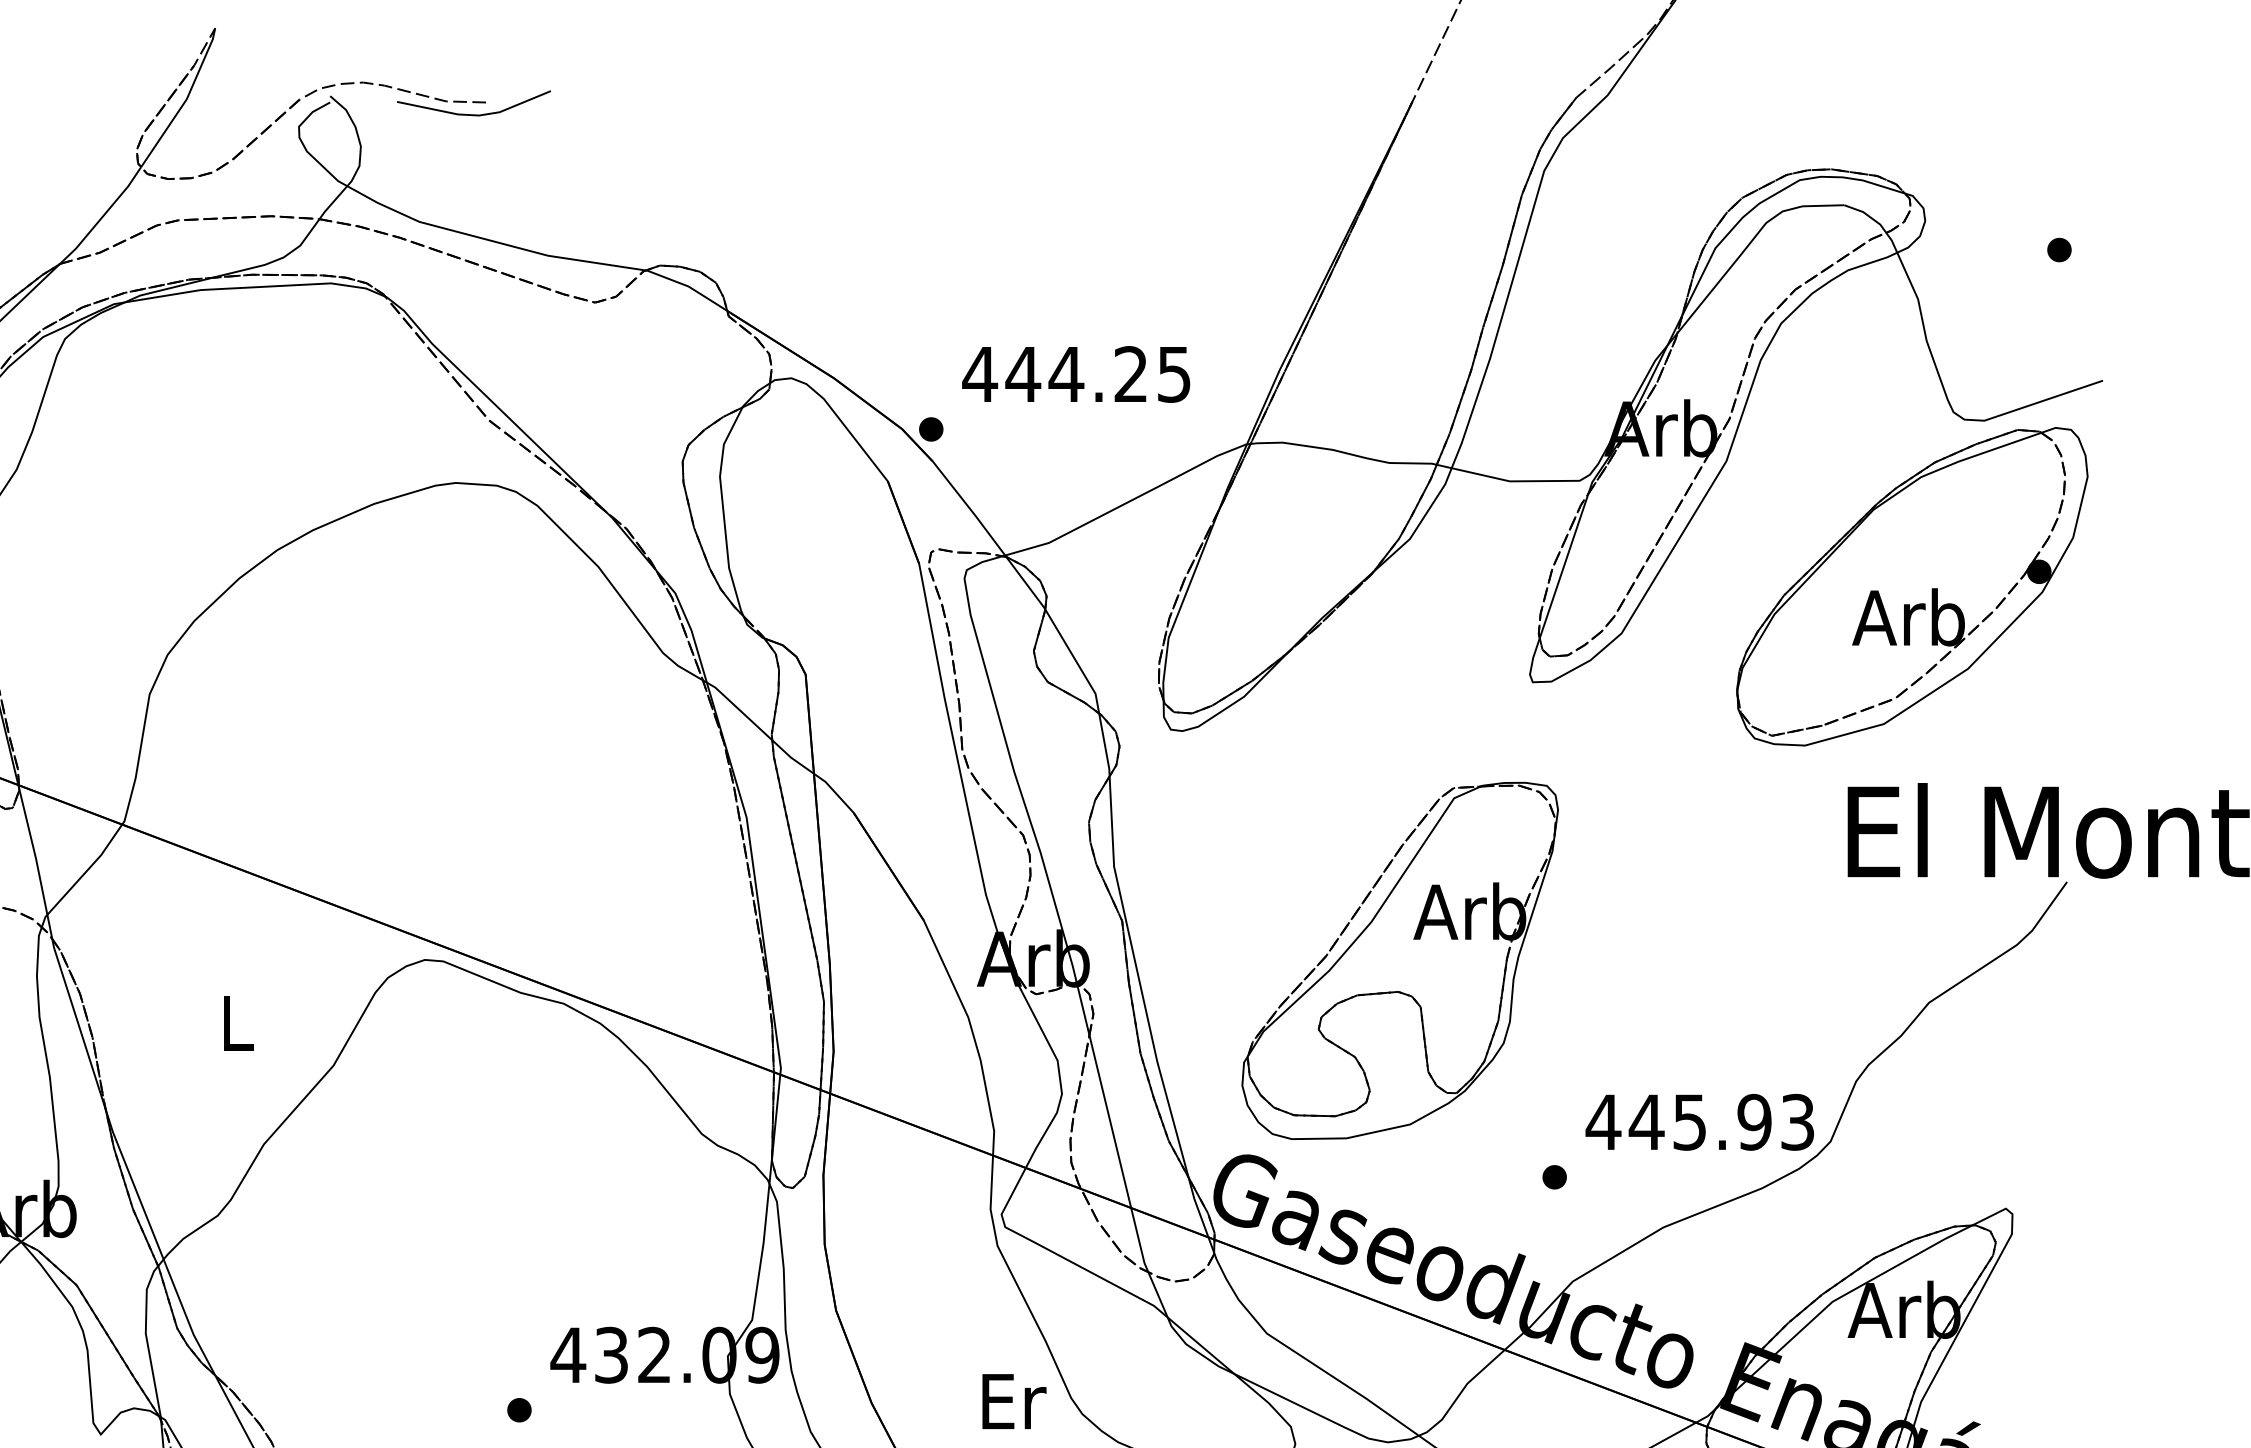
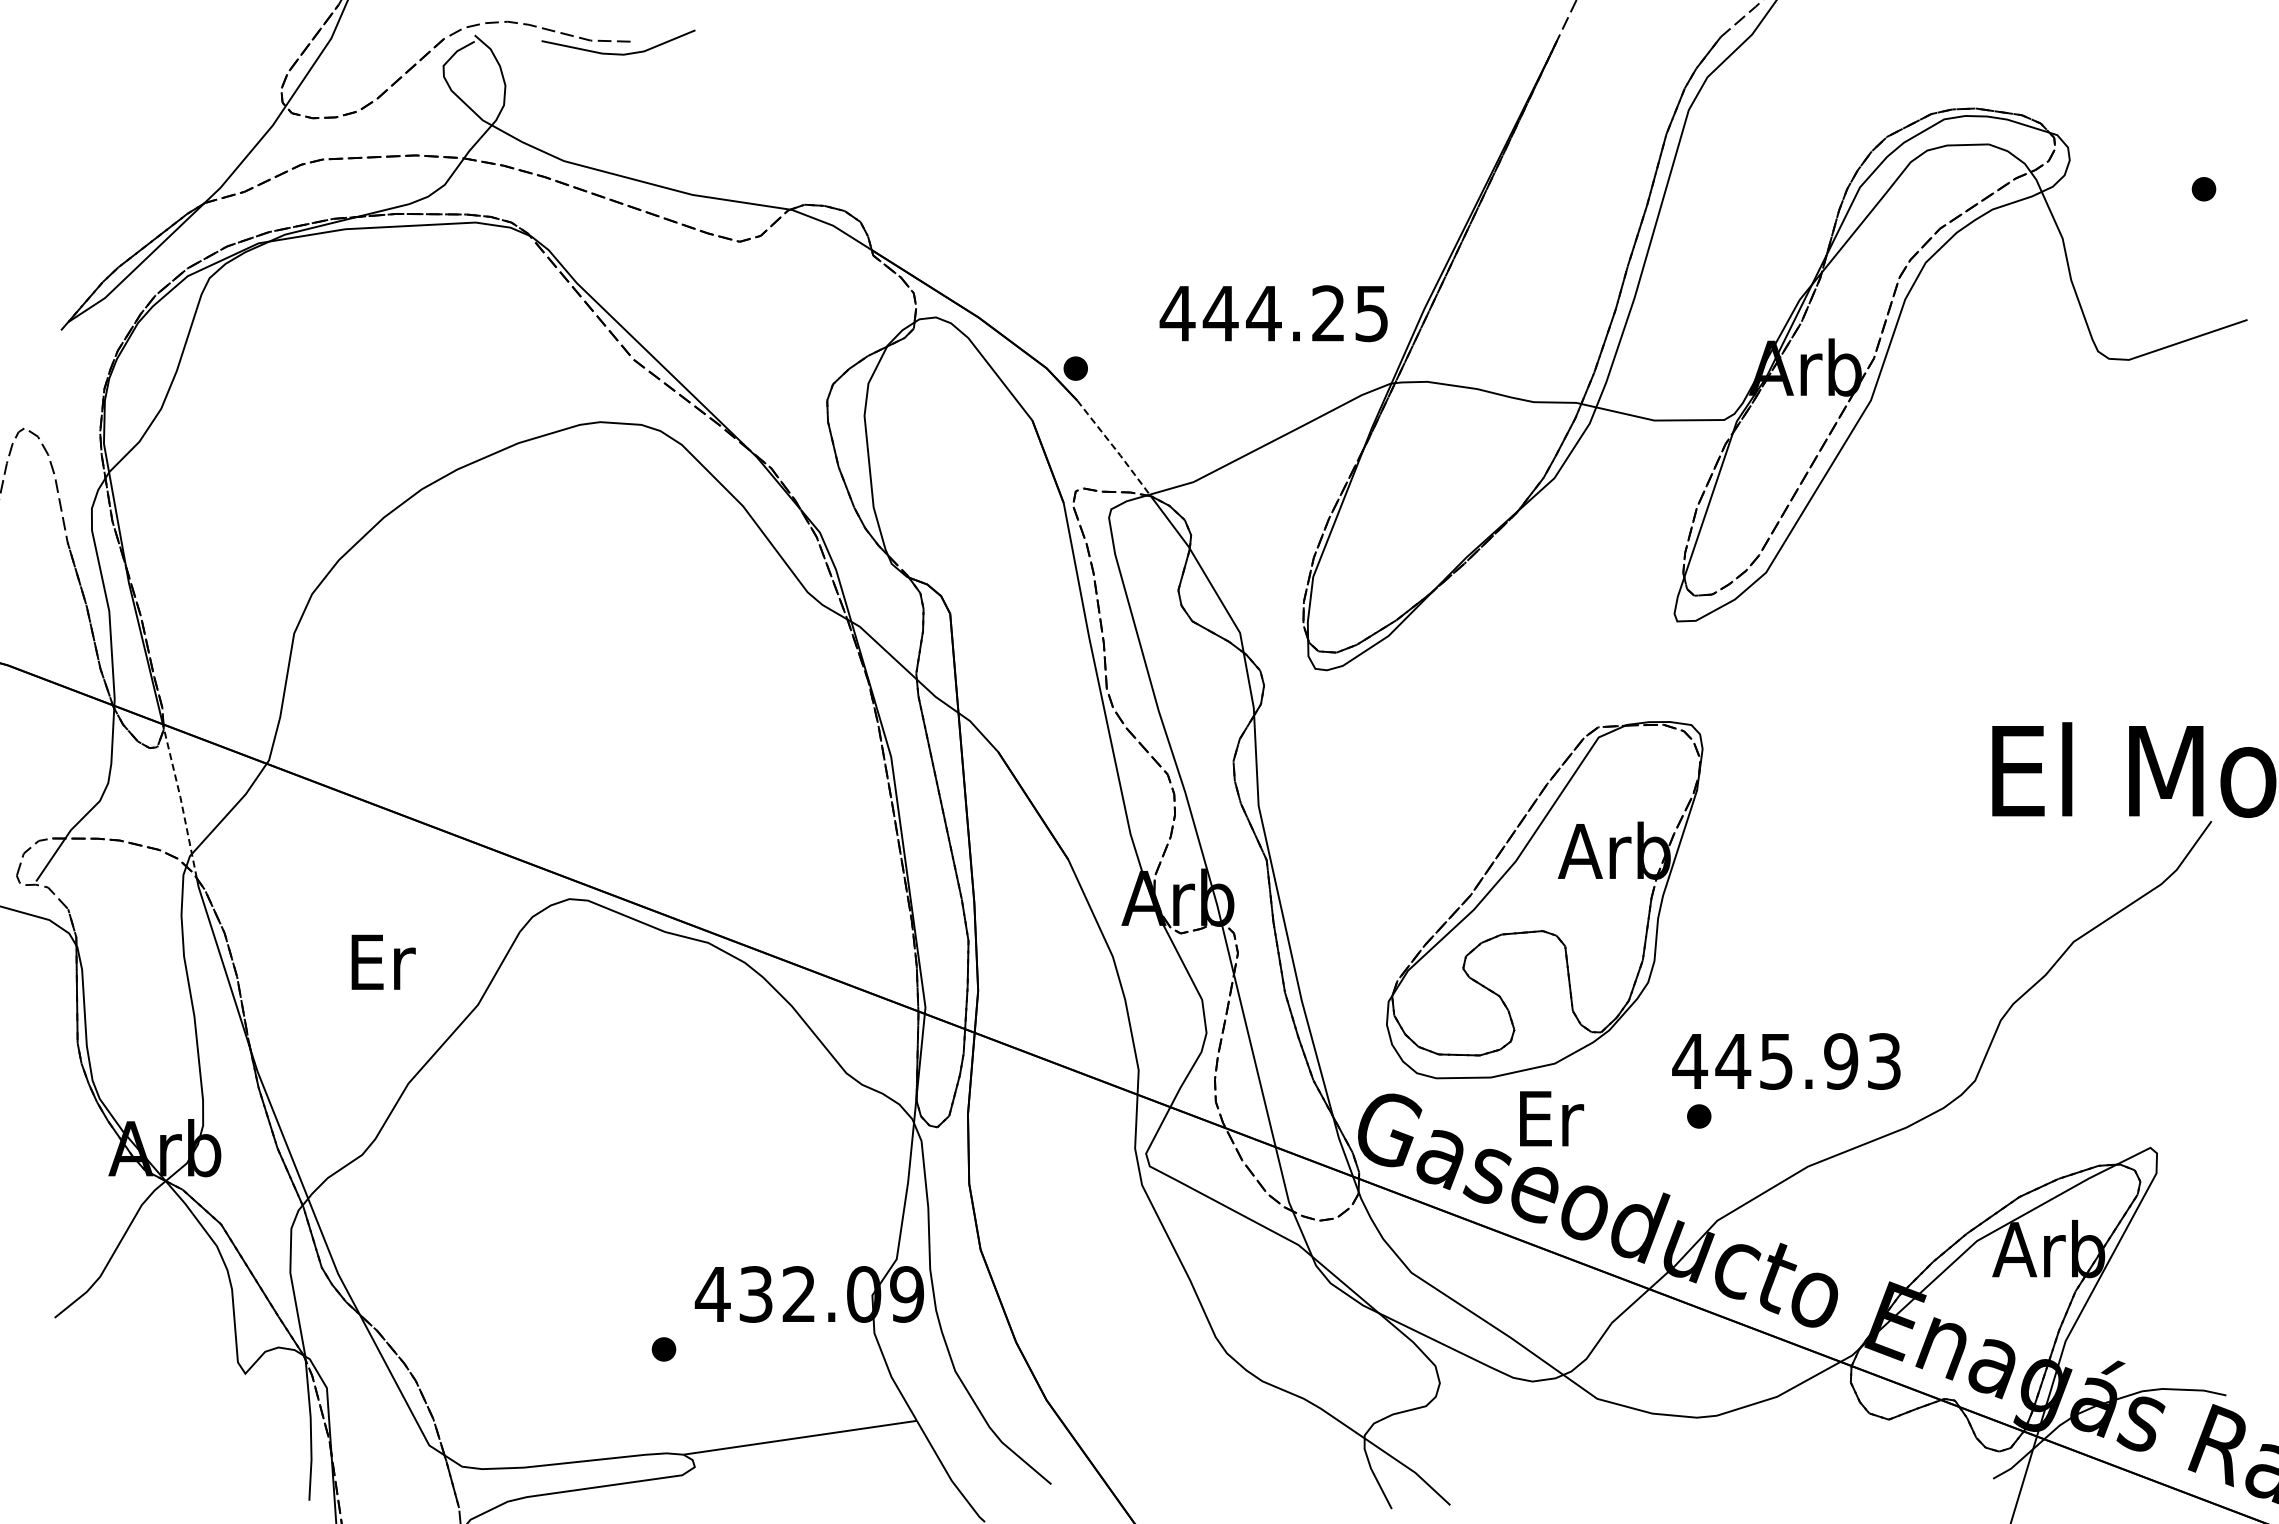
text: (1075, 374) -> (1273, 313), moved
line: (969, 509) -> (1114, 448), solid -> dashed
part: (1911, 586) -> (2056, 525), removed
line: (36, 862) -> (181, 801), solid -> dashed
text: (238, 1022) -> (383, 961), L -> Er
text: (1699, 1122) -> (1786, 1061), moved
text: (1014, 1401) -> (1552, 1118), moved

